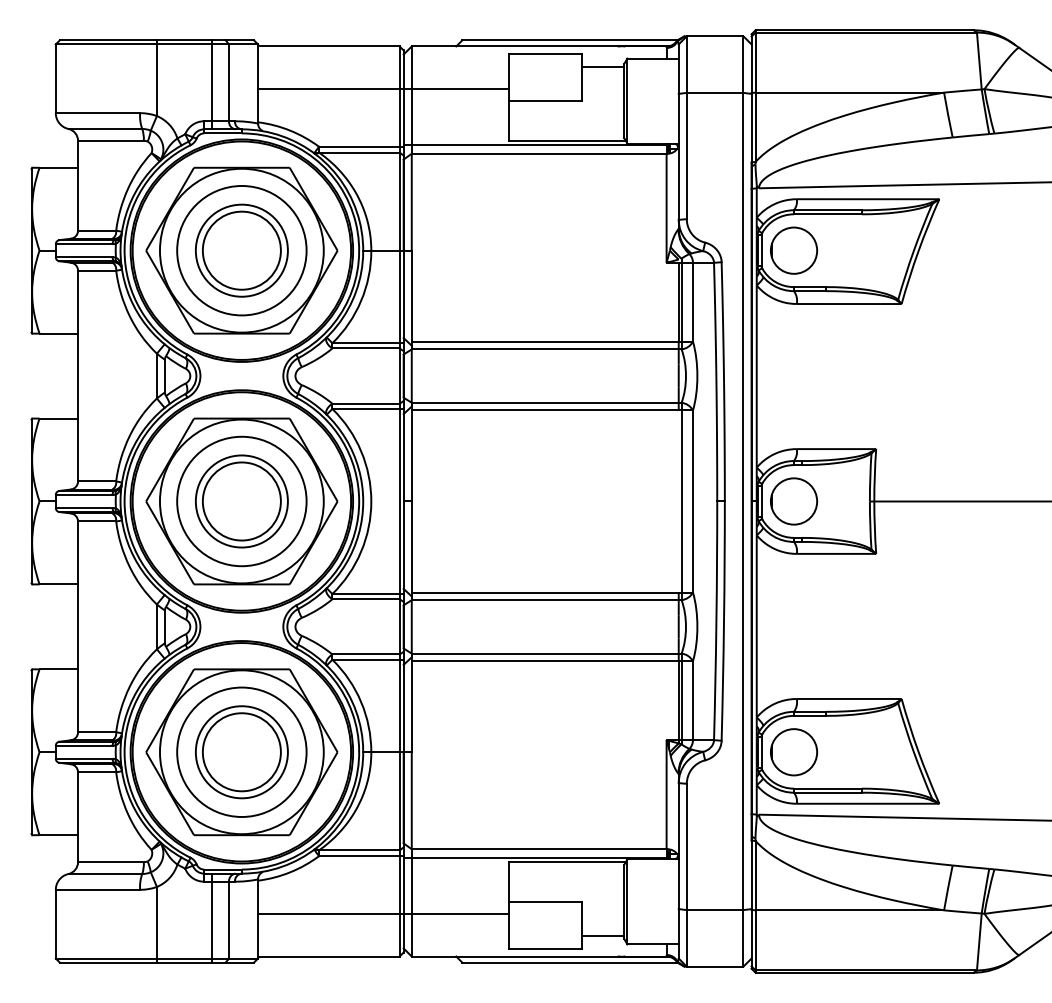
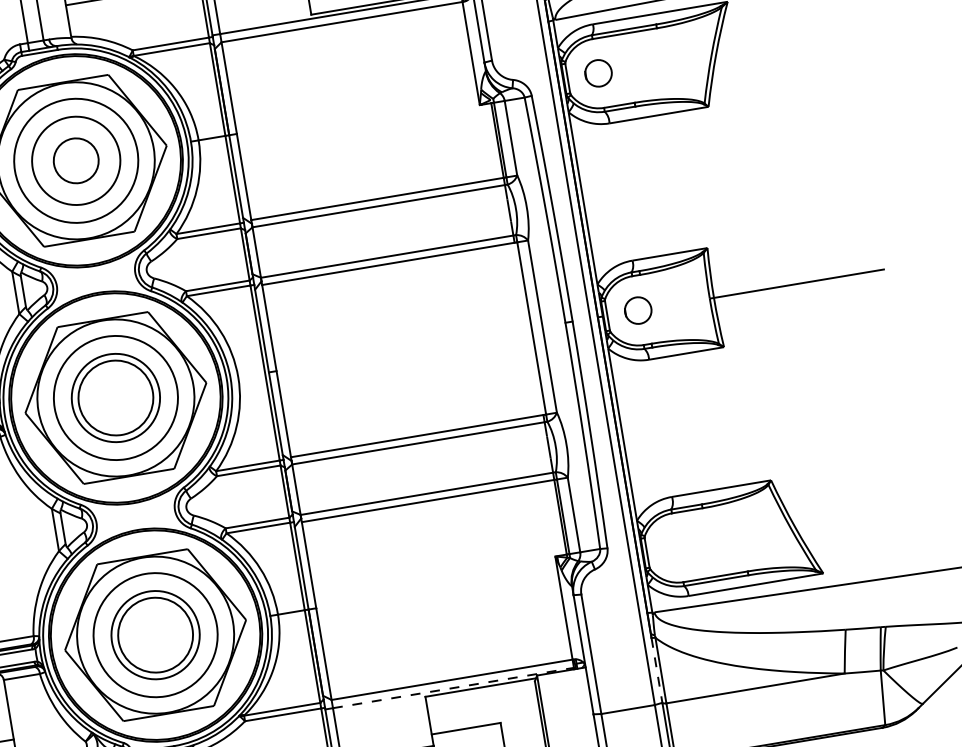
circle: (241, 250) -> (75, 160), size x0.6
circle: (794, 250) -> (598, 73), size x0.6
circle: (794, 501) -> (638, 310), size x0.6
circle: (794, 752) -> (678, 547), removed
line: (539, 857) -> (453, 687), solid -> dashed
line: (751, 875) -> (657, 671), solid -> dashed

